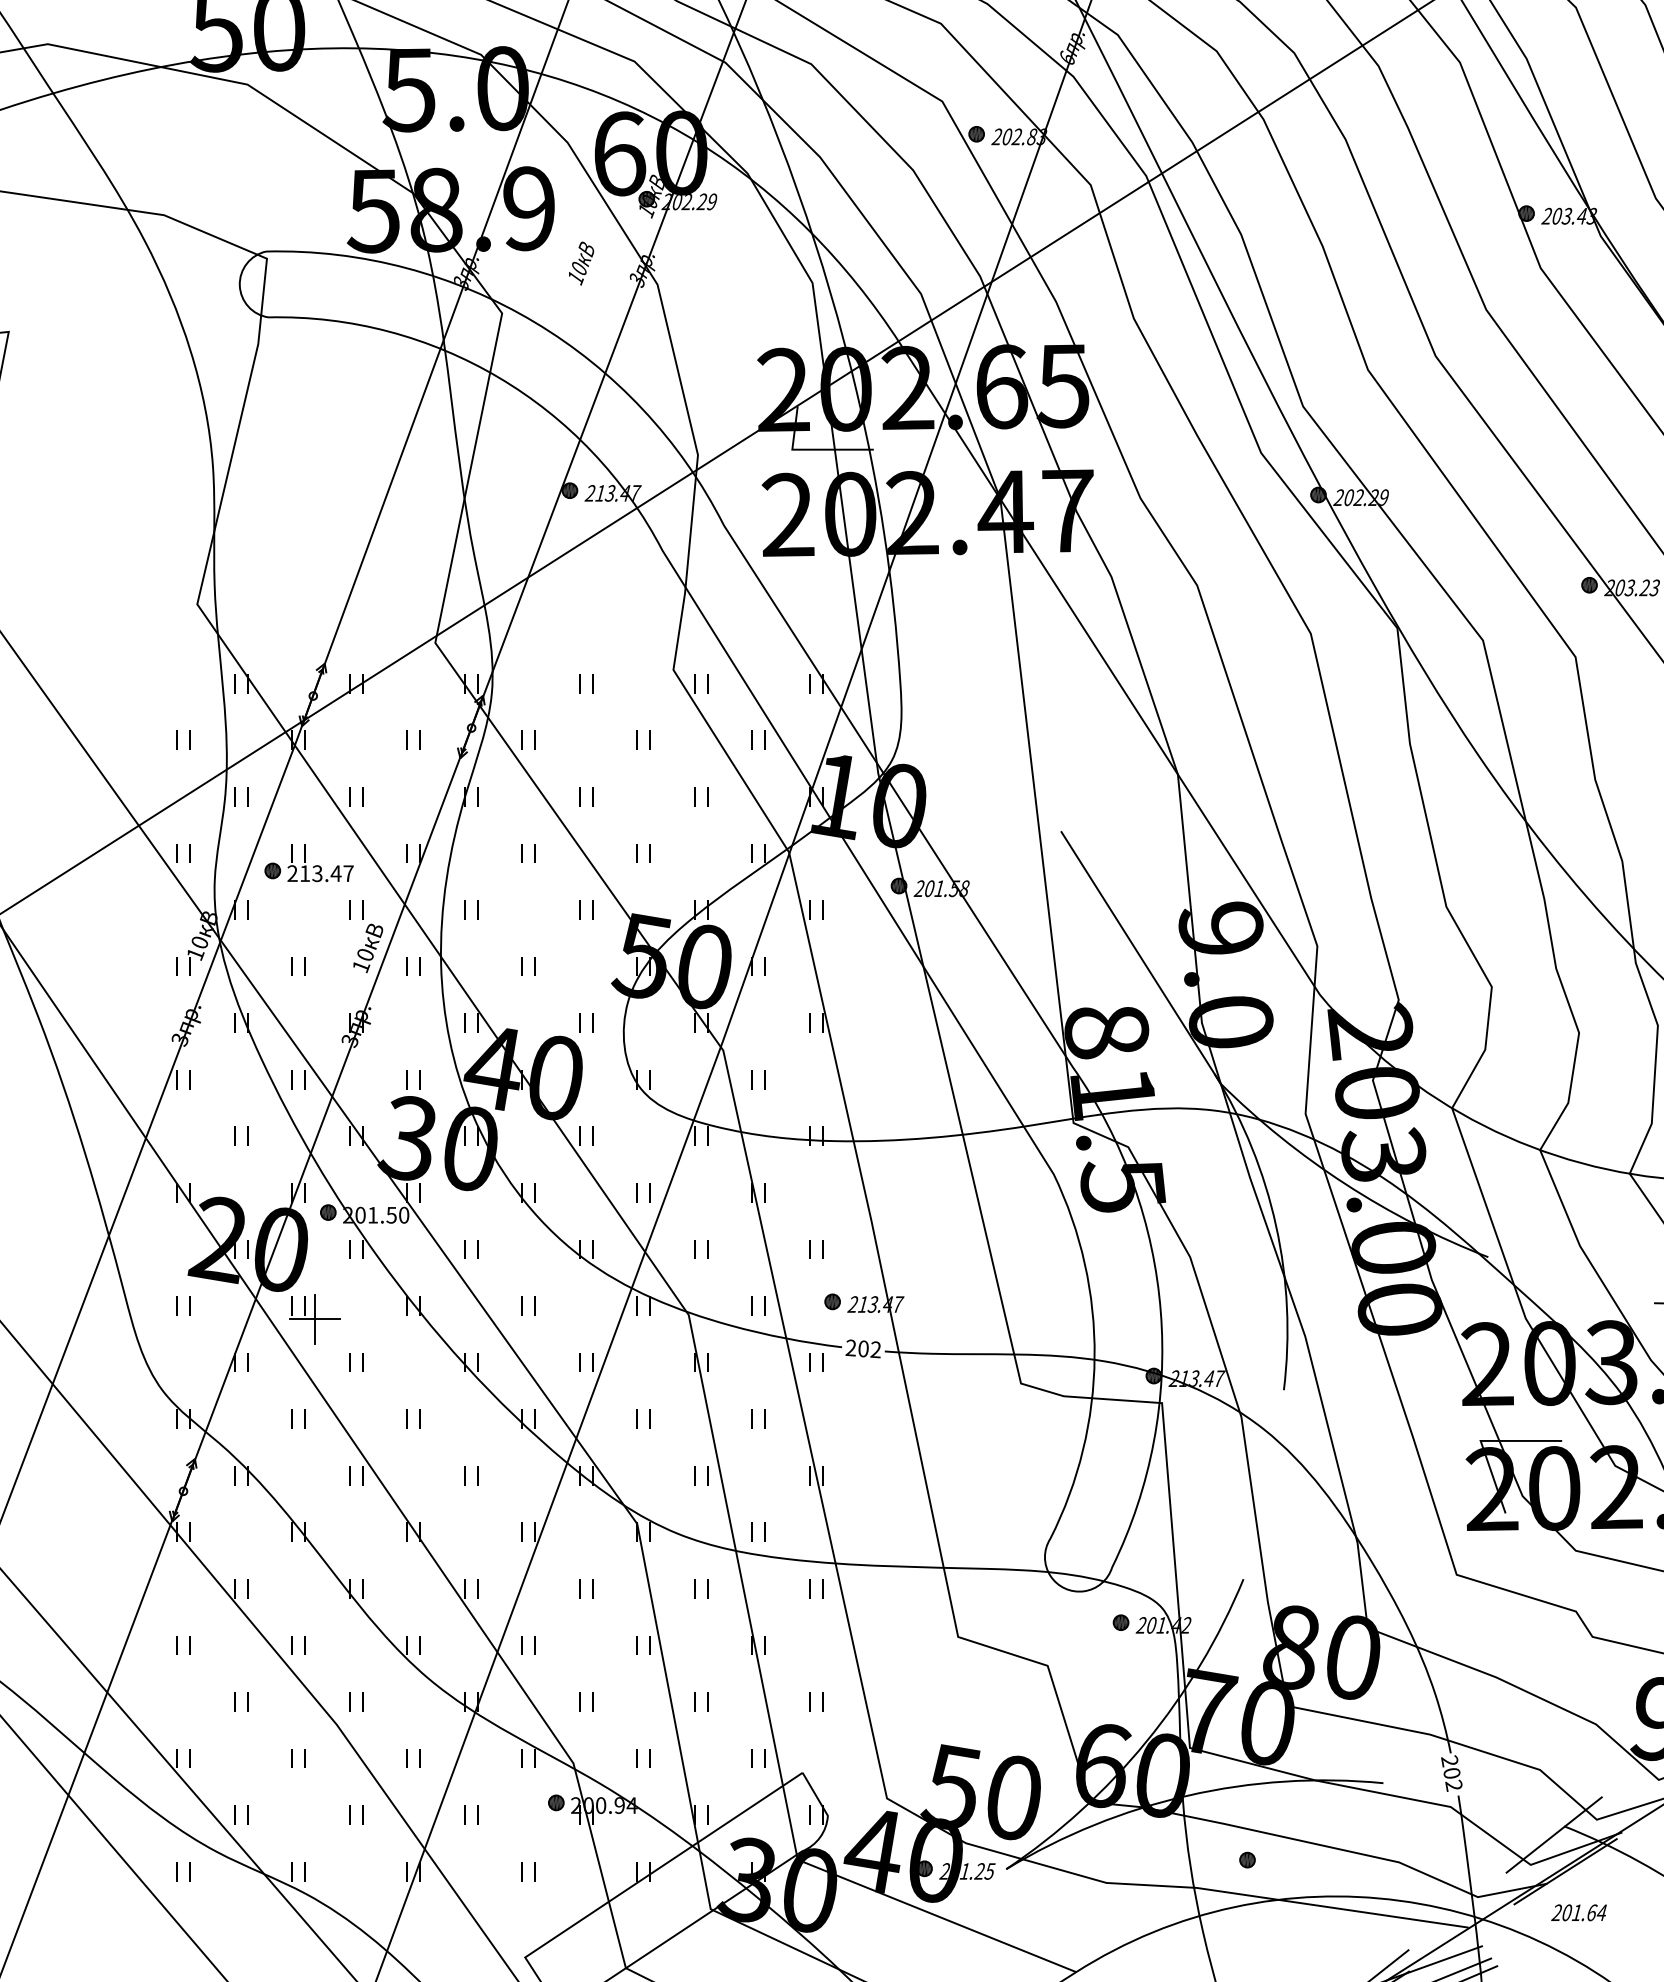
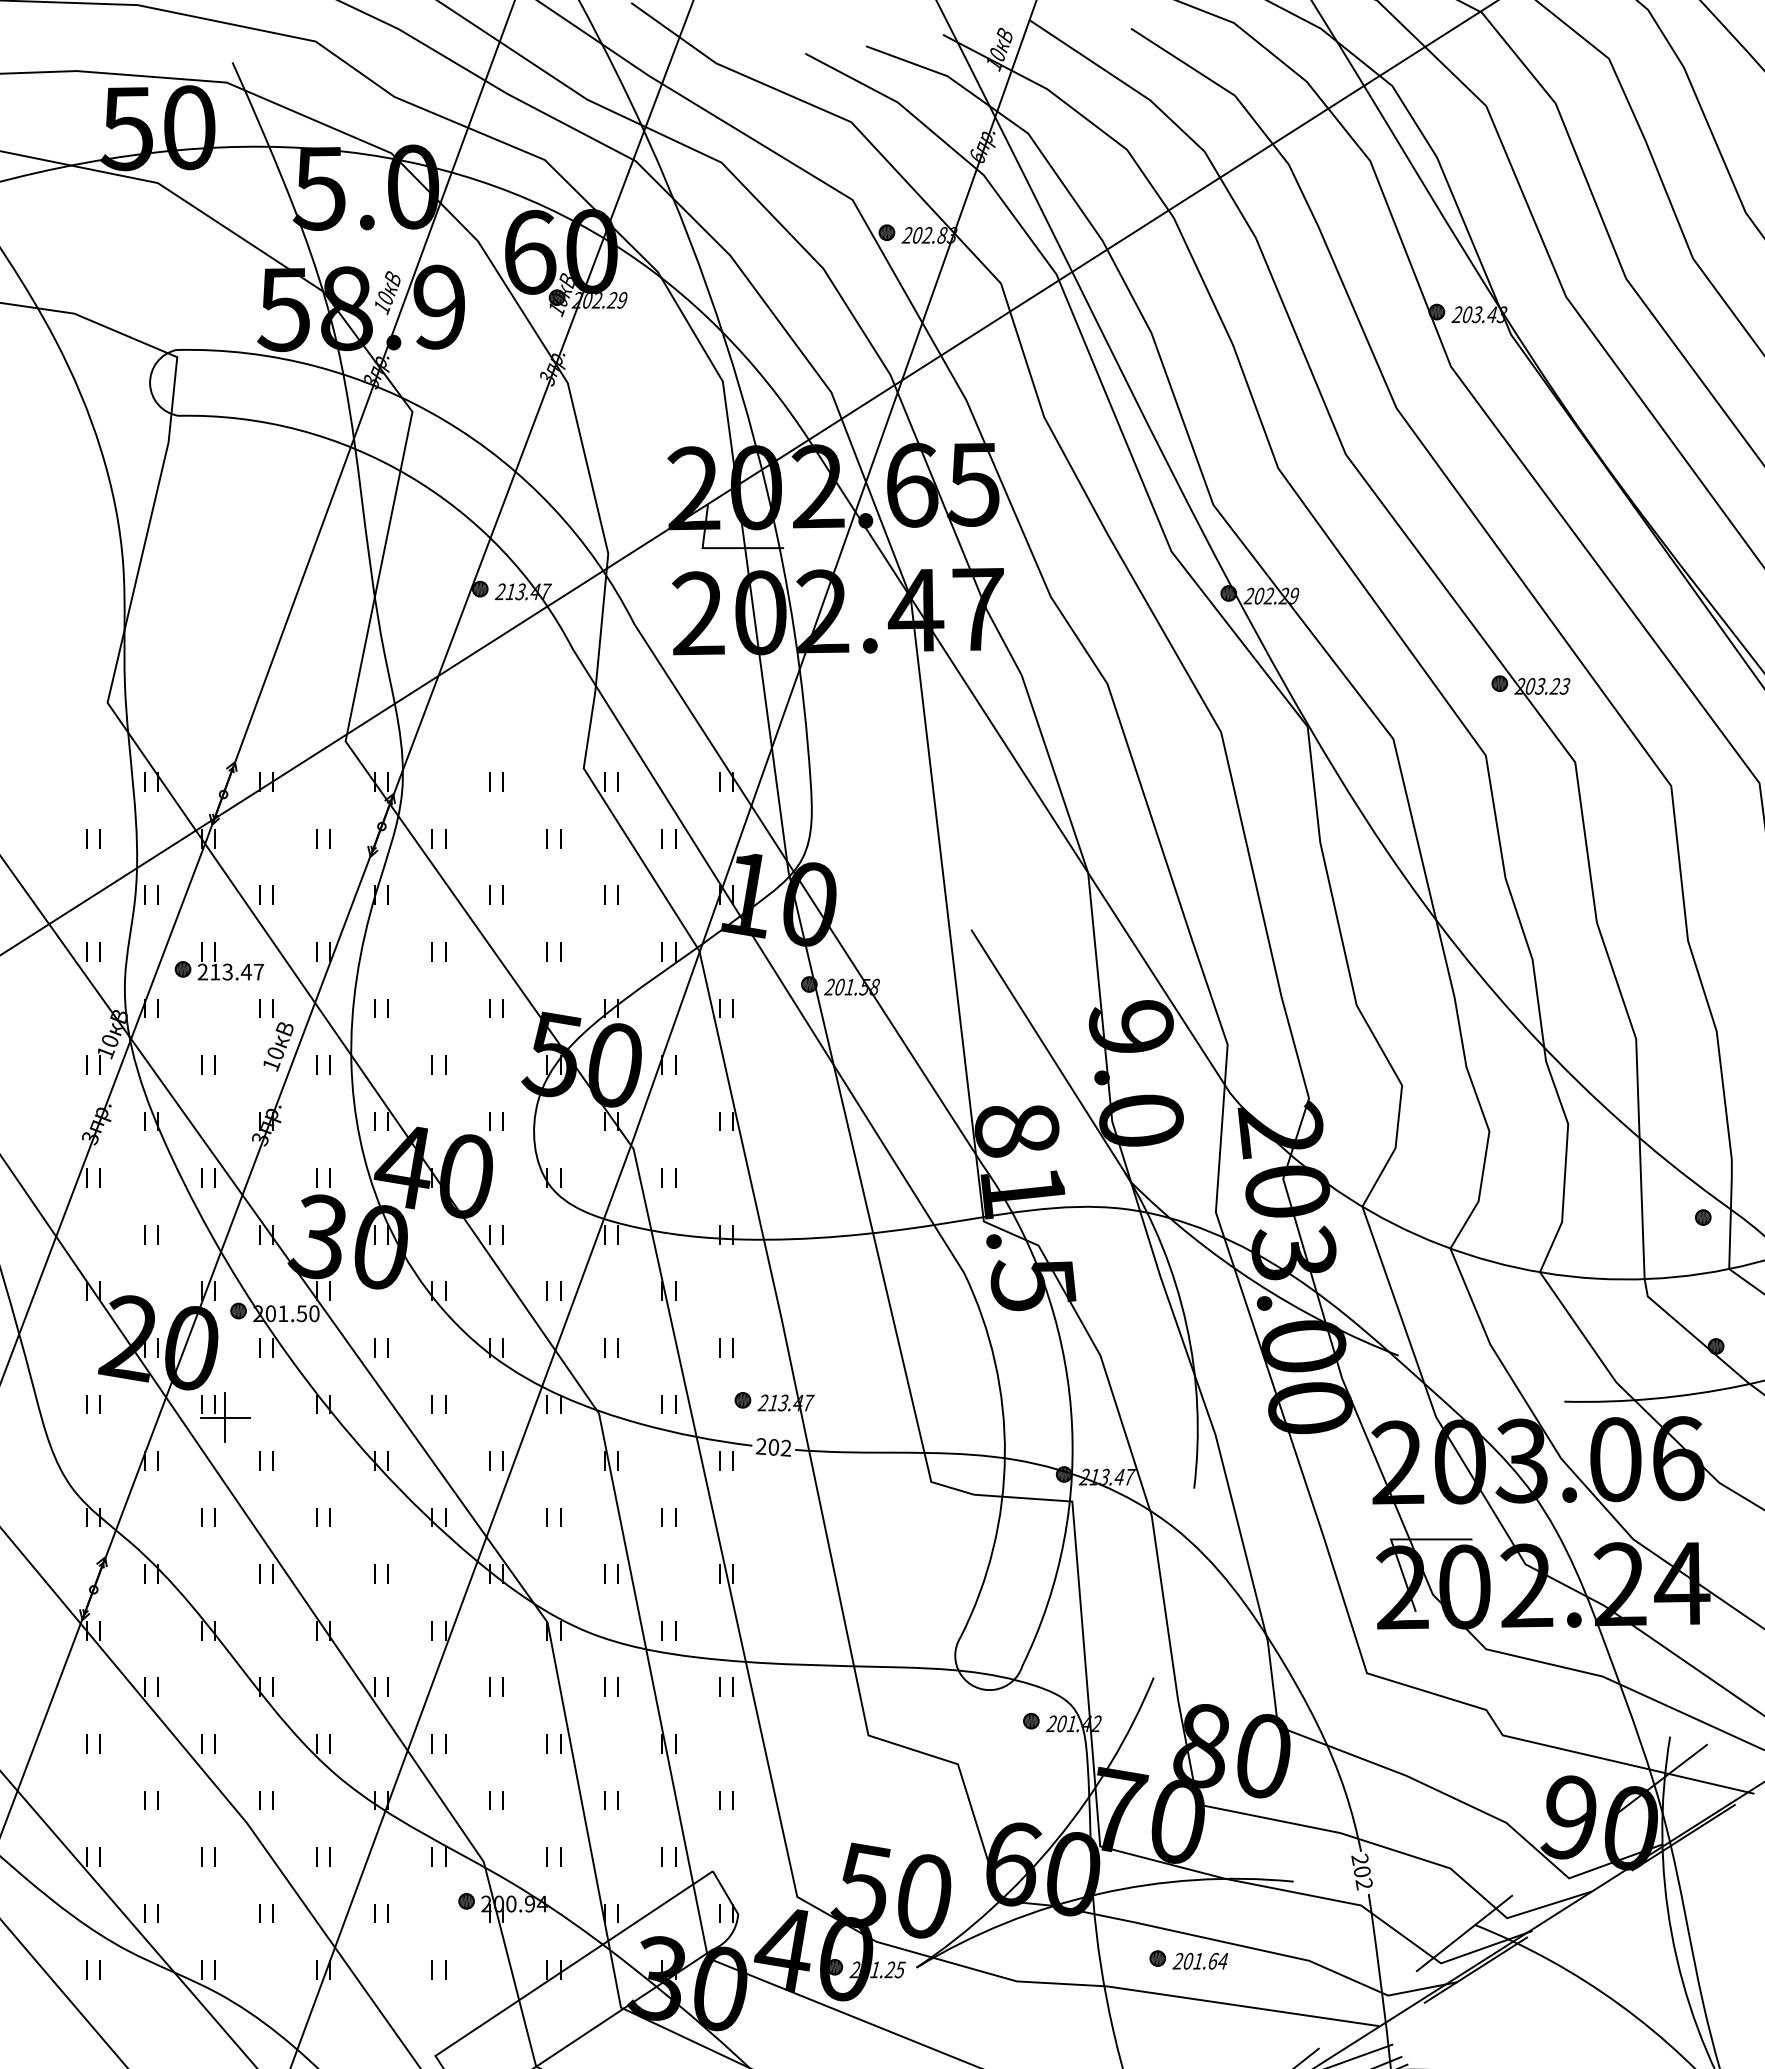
text: (581, 264) -> (387, 293), moved
text: (1579, 1912) -> (1200, 1960), moved

